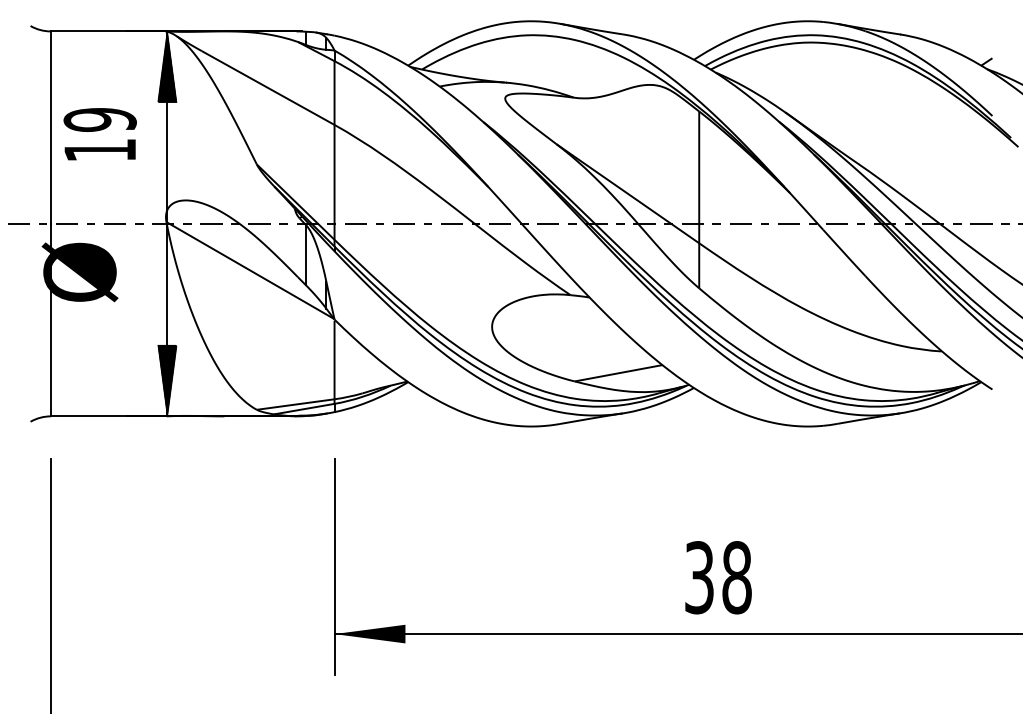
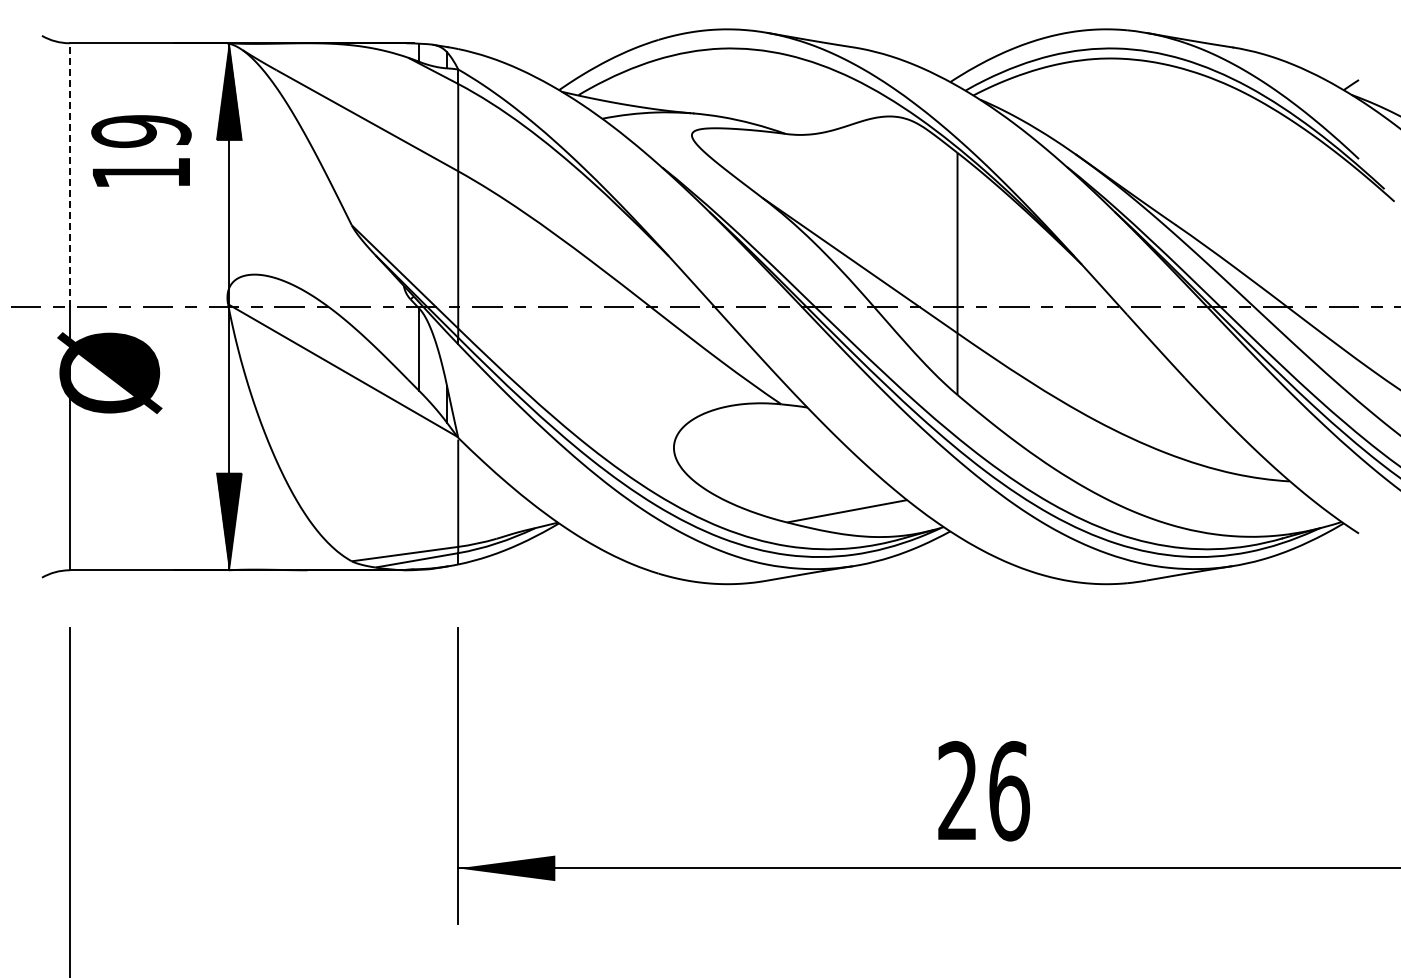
line: (50, 128) -> (69, 175), solid -> dashed
text: (100, 133) -> (141, 150), moved
text: (718, 577) -> (984, 790), 38 -> 26

